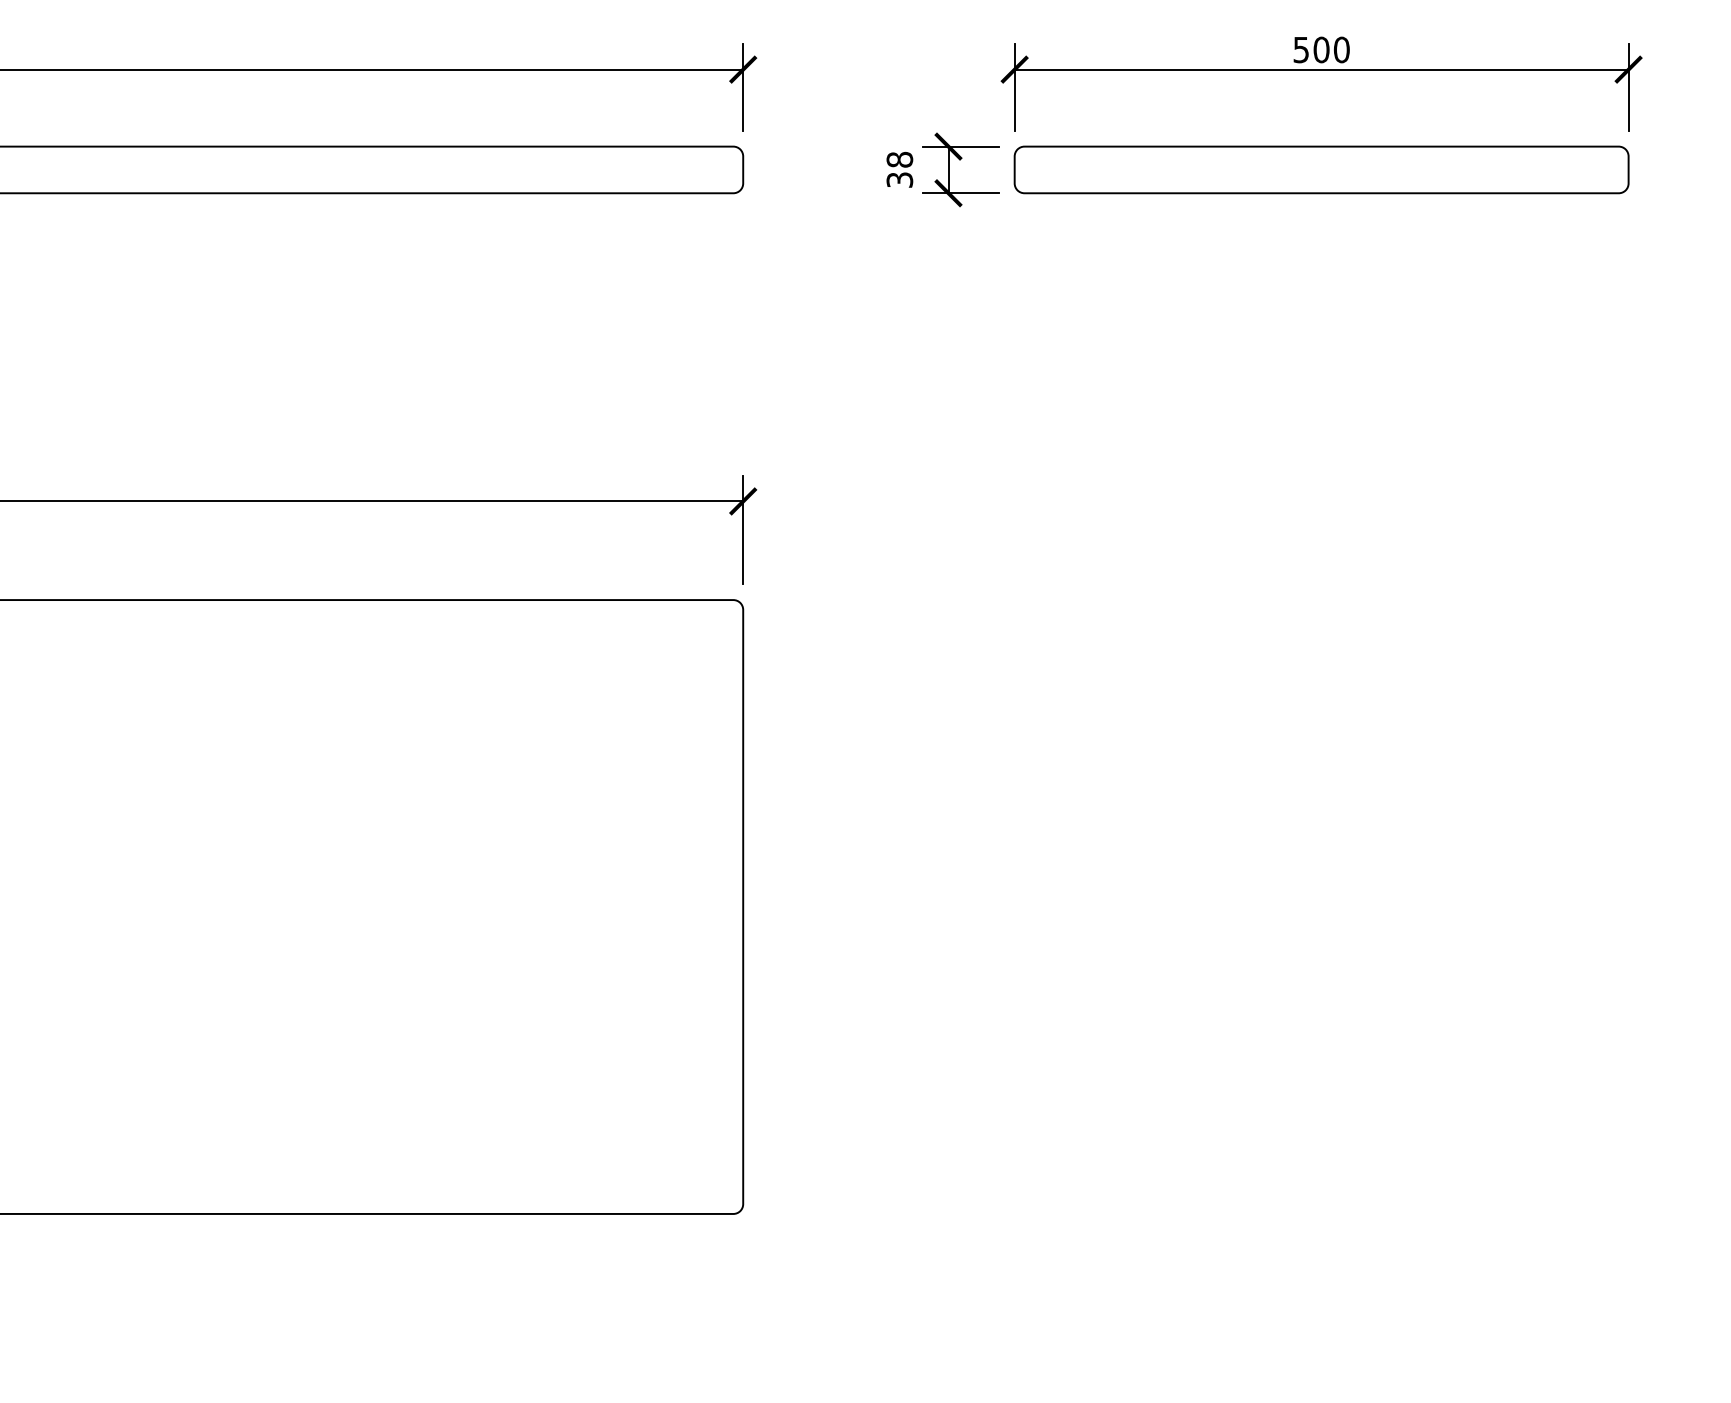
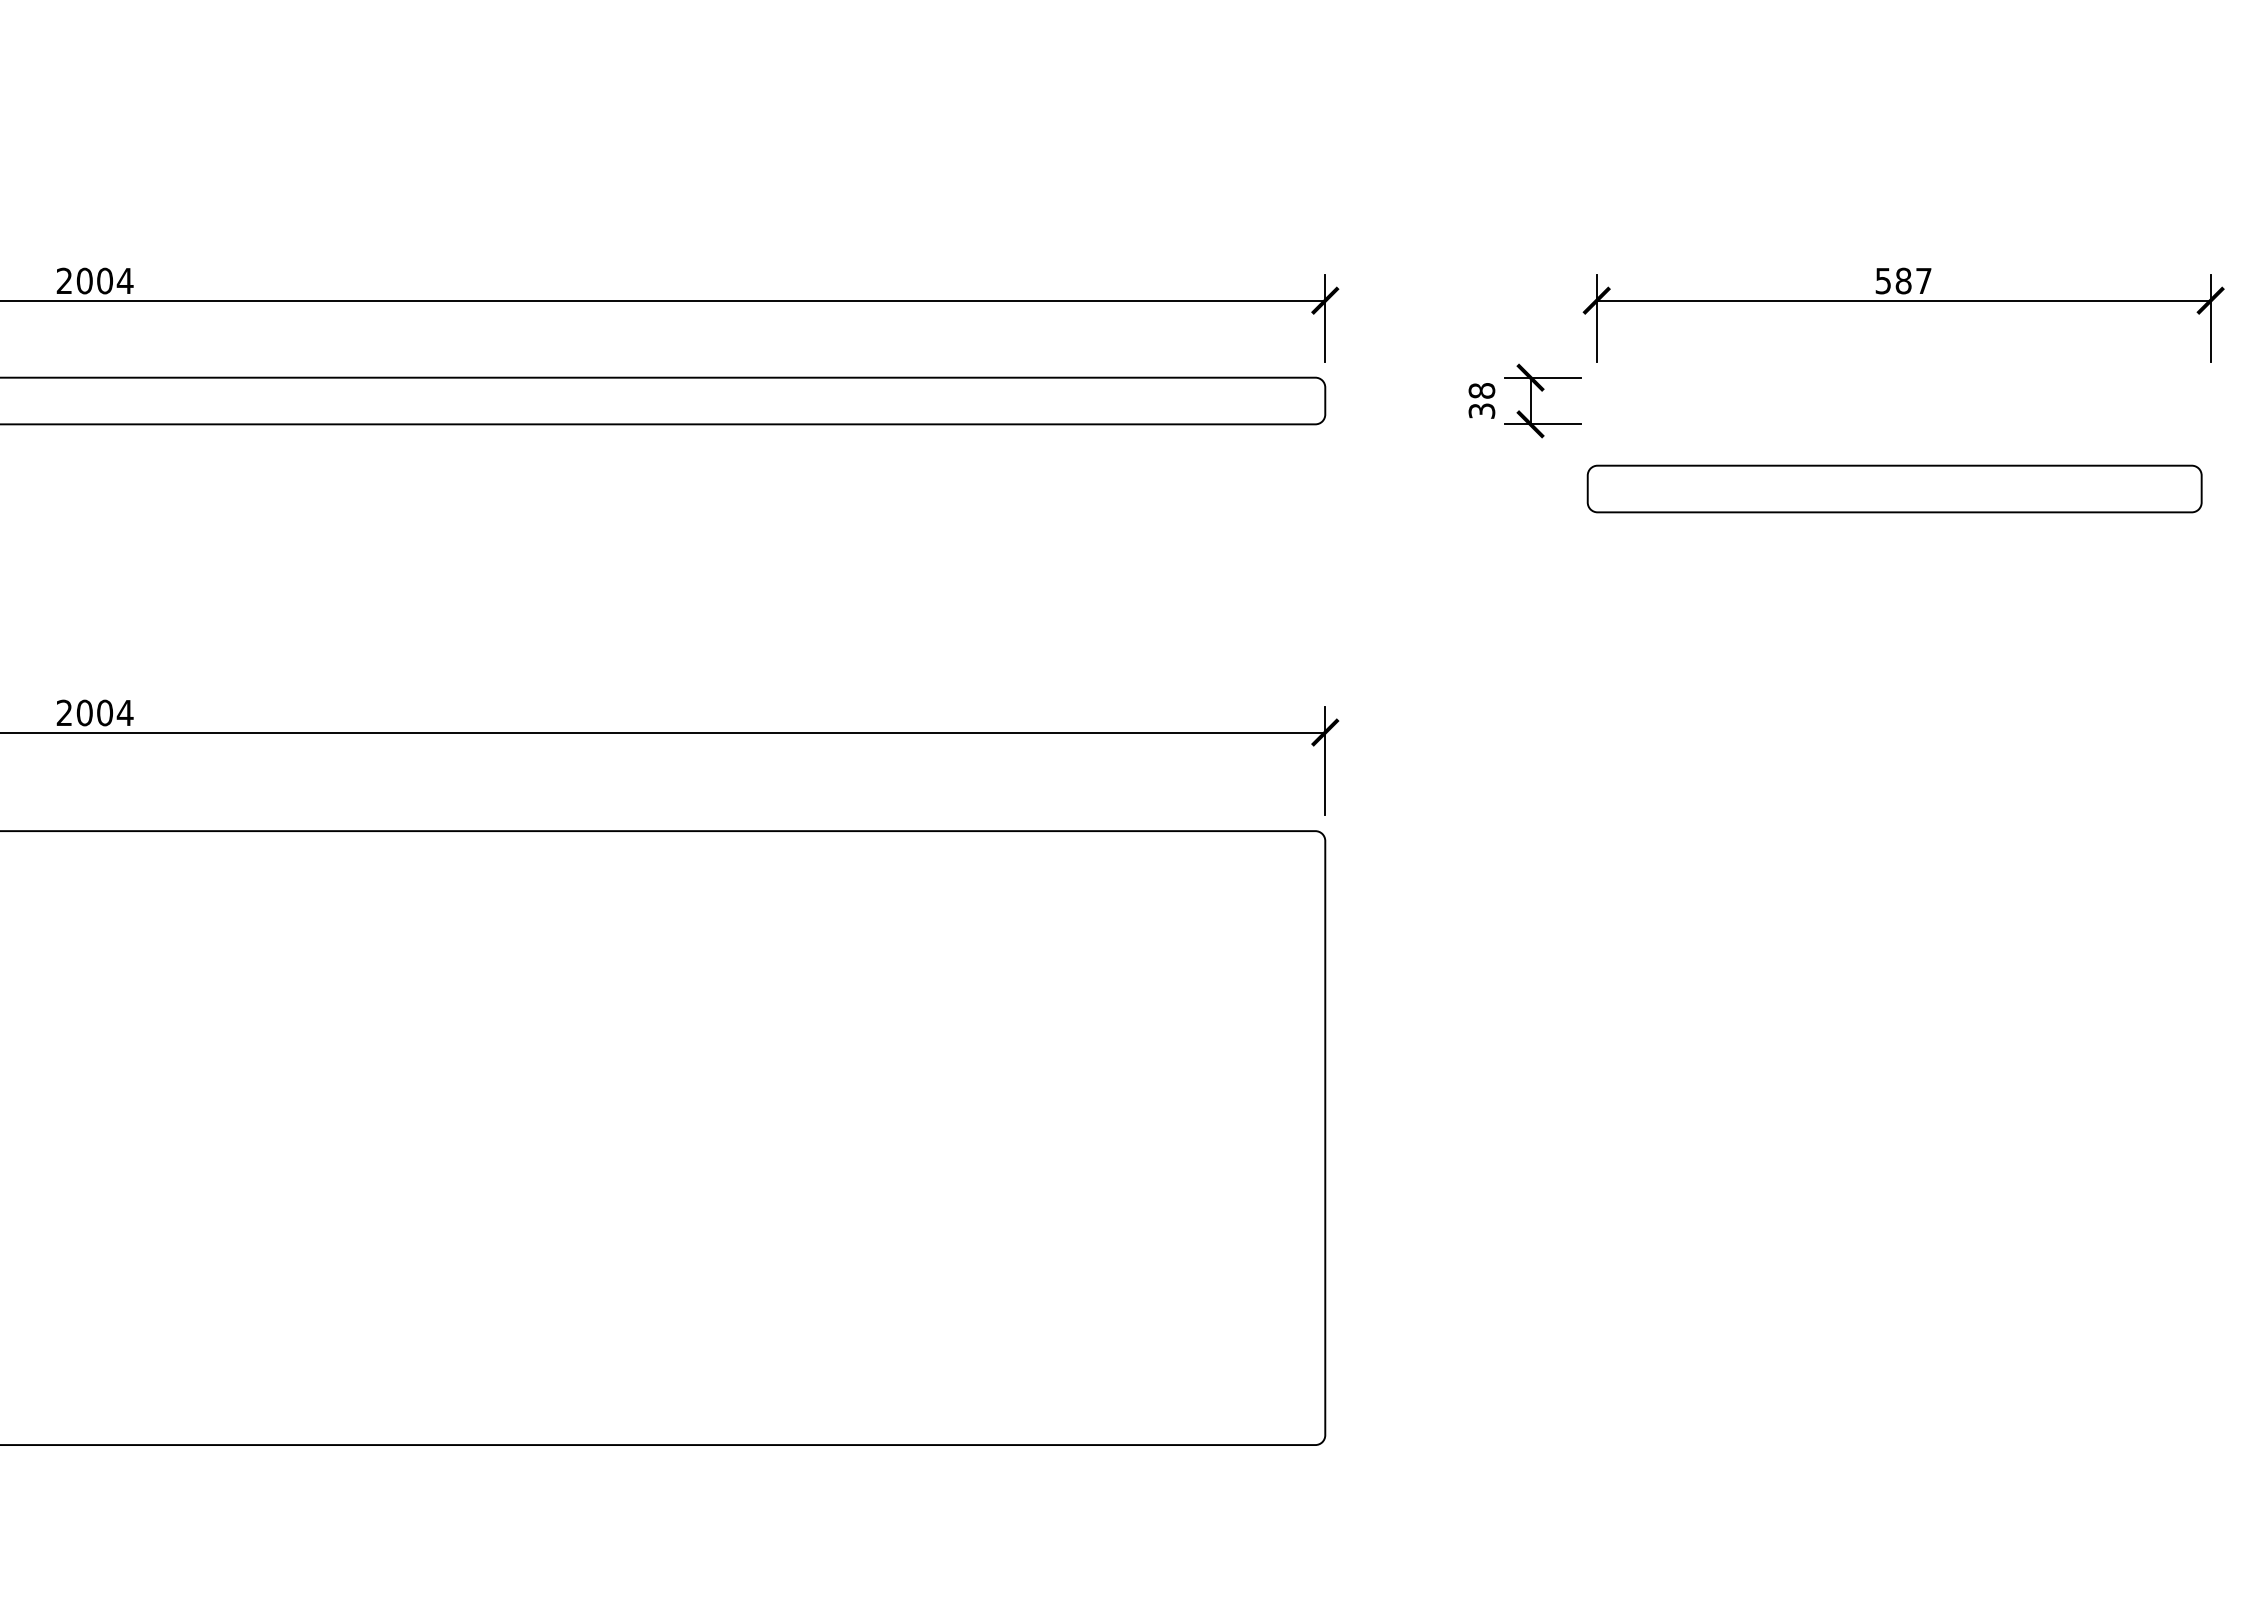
text: (1331, 49) -> (1913, 280), 500 -> 587
part: (1321, 169) -> (1894, 488), moved

